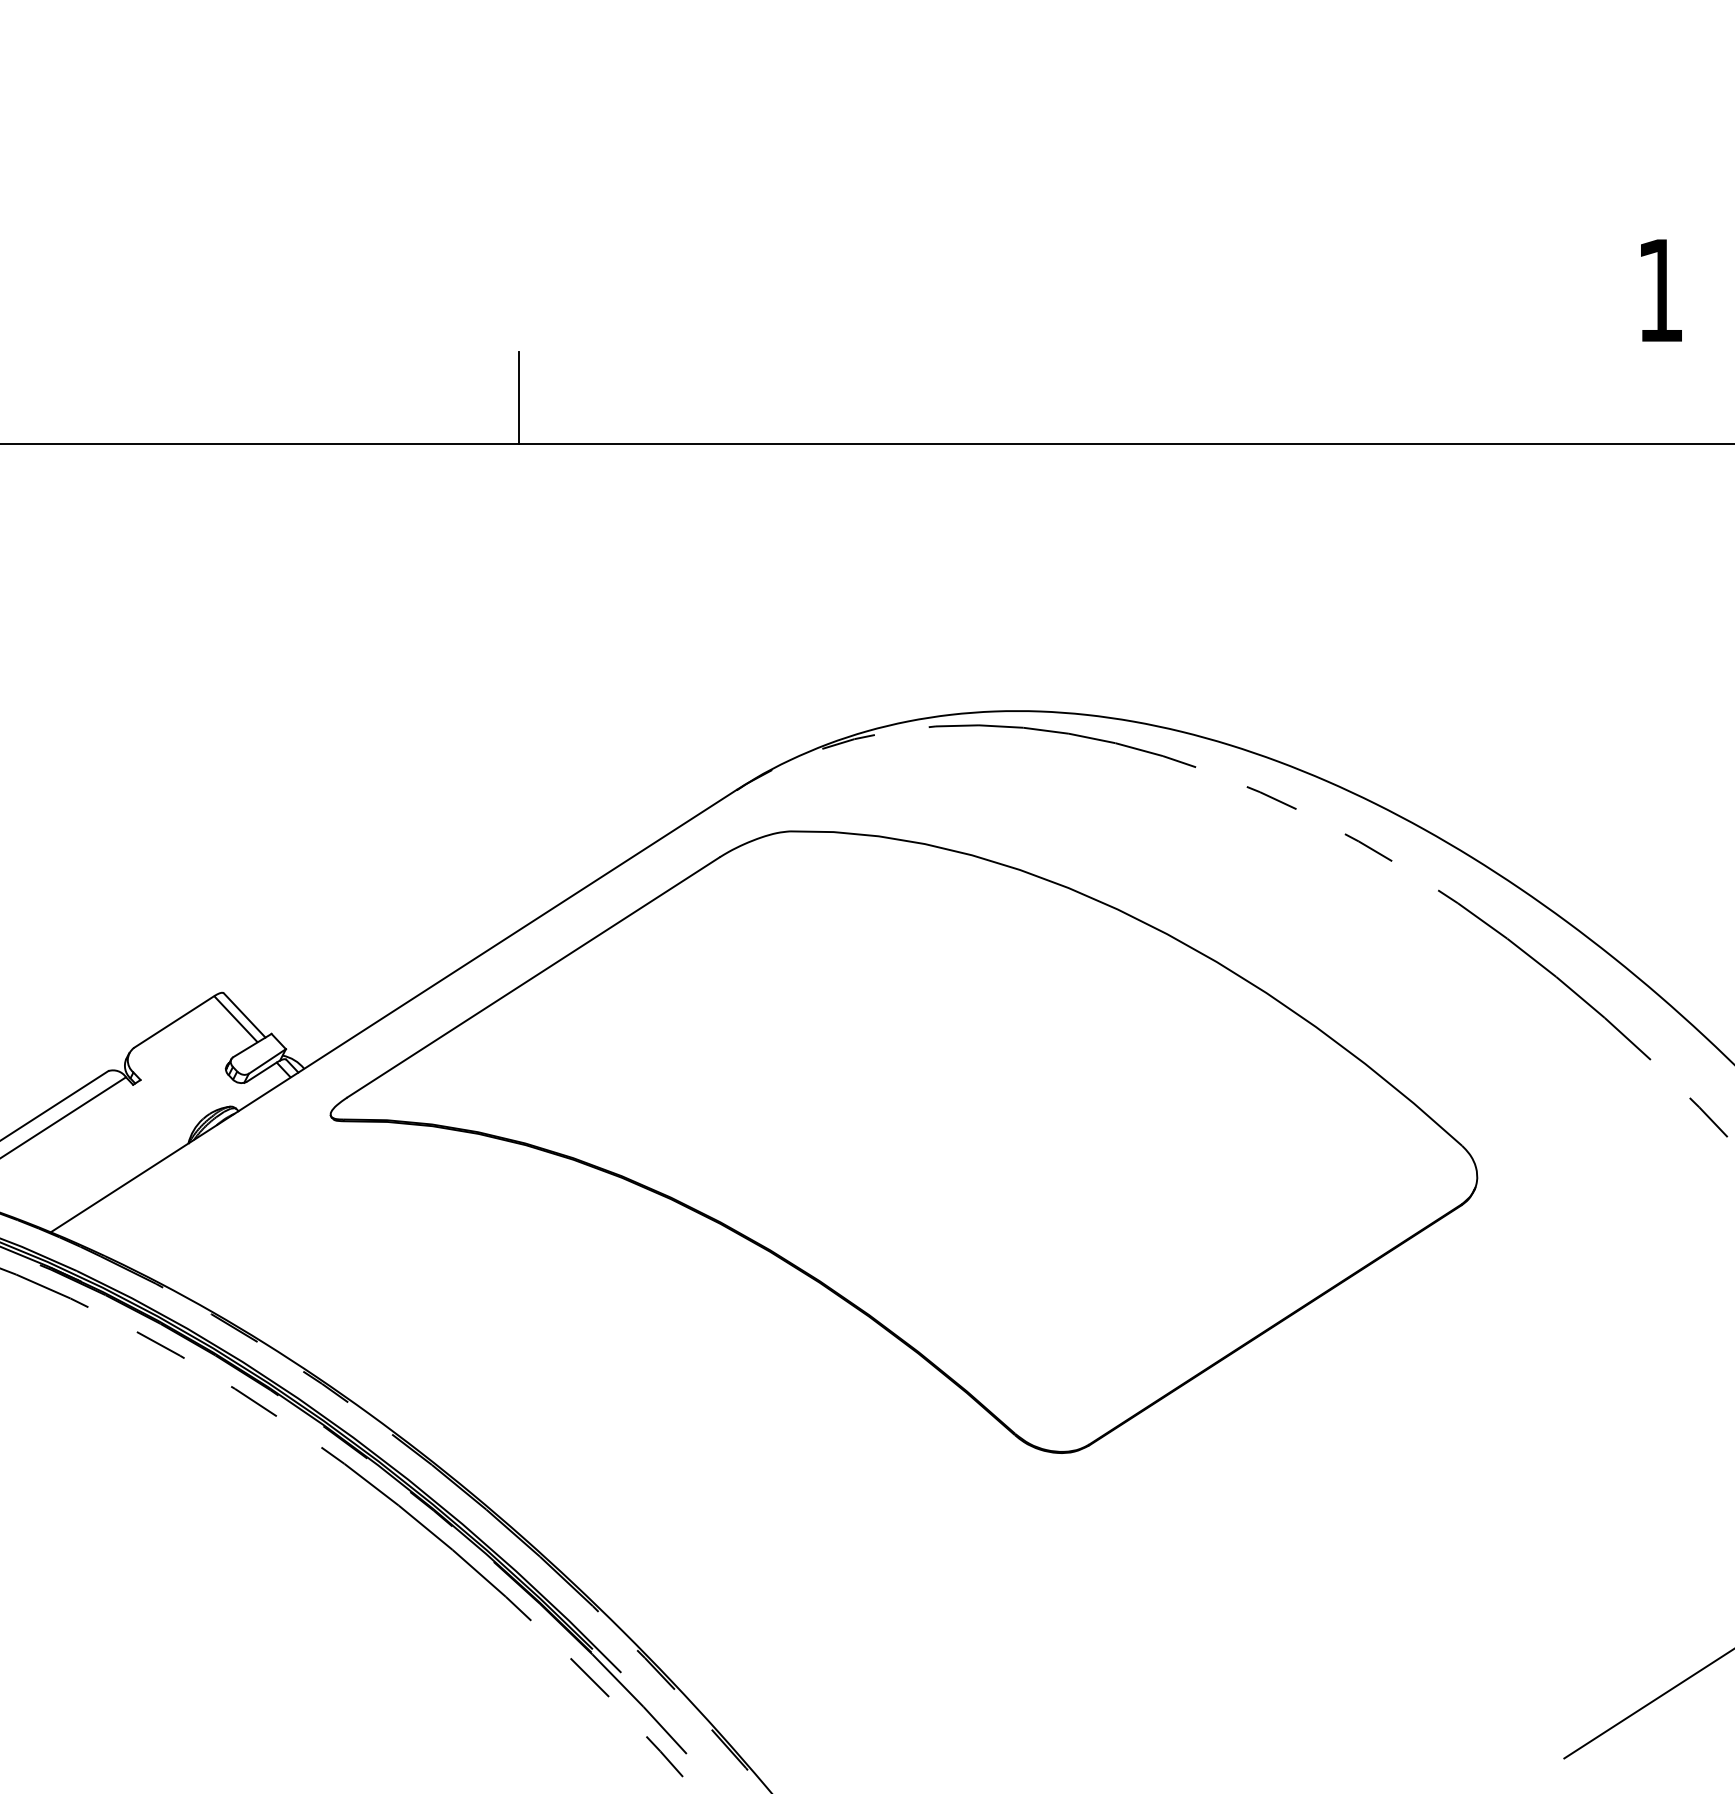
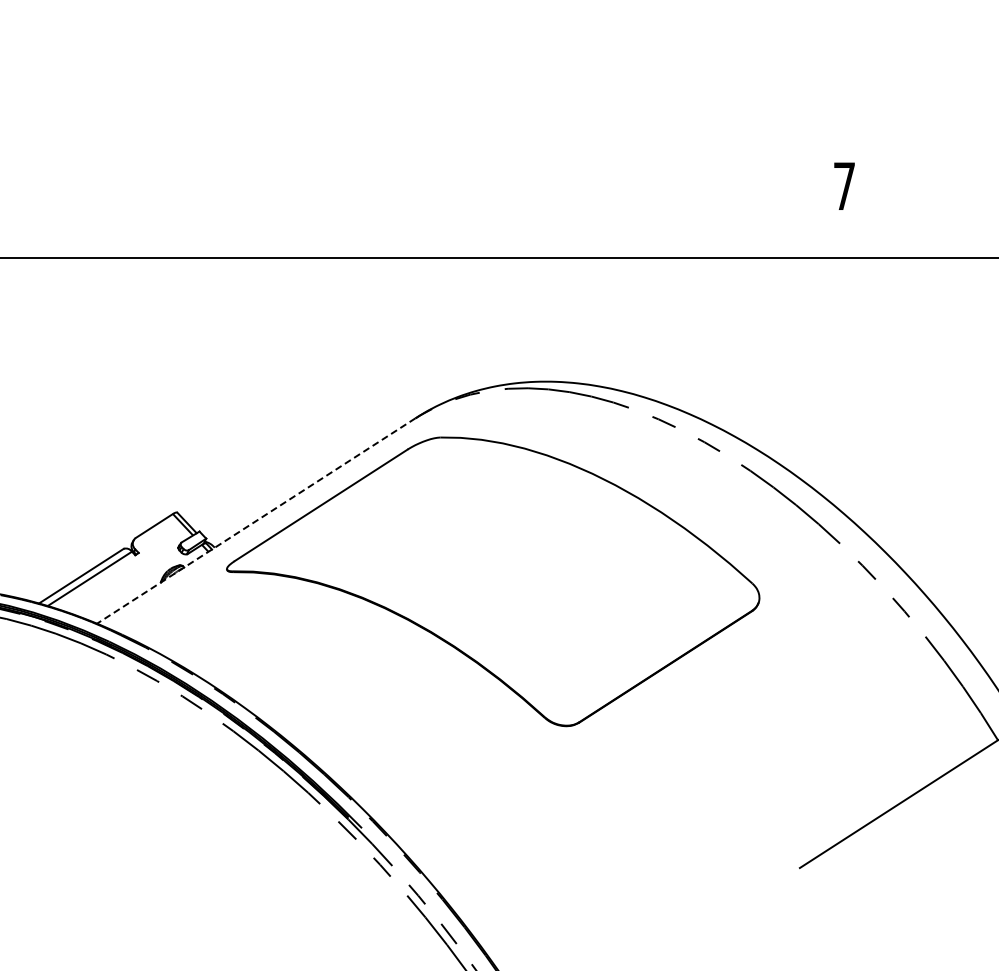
text: (1660, 288) -> (844, 185), 1 -> 7
line: (519, 396) -> (314, 235), removed
line: (394, 1012) -> (256, 521), solid -> dashed

